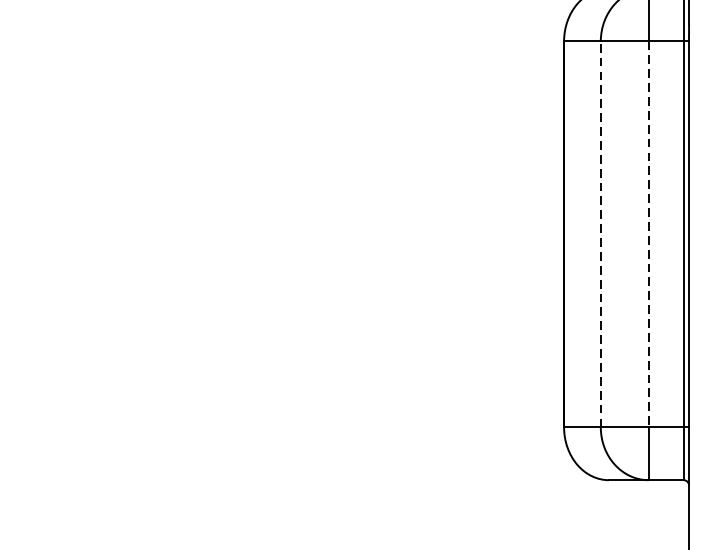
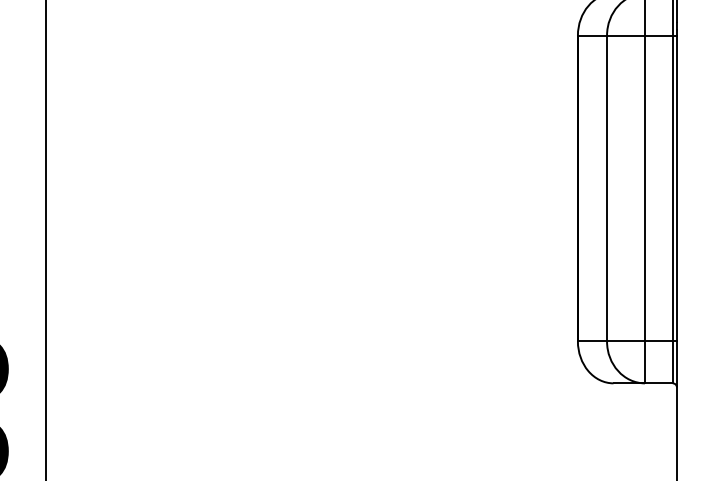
line: (601, 234) -> (607, 188), dashed -> solid
line: (649, 234) -> (645, 188), dashed -> solid

